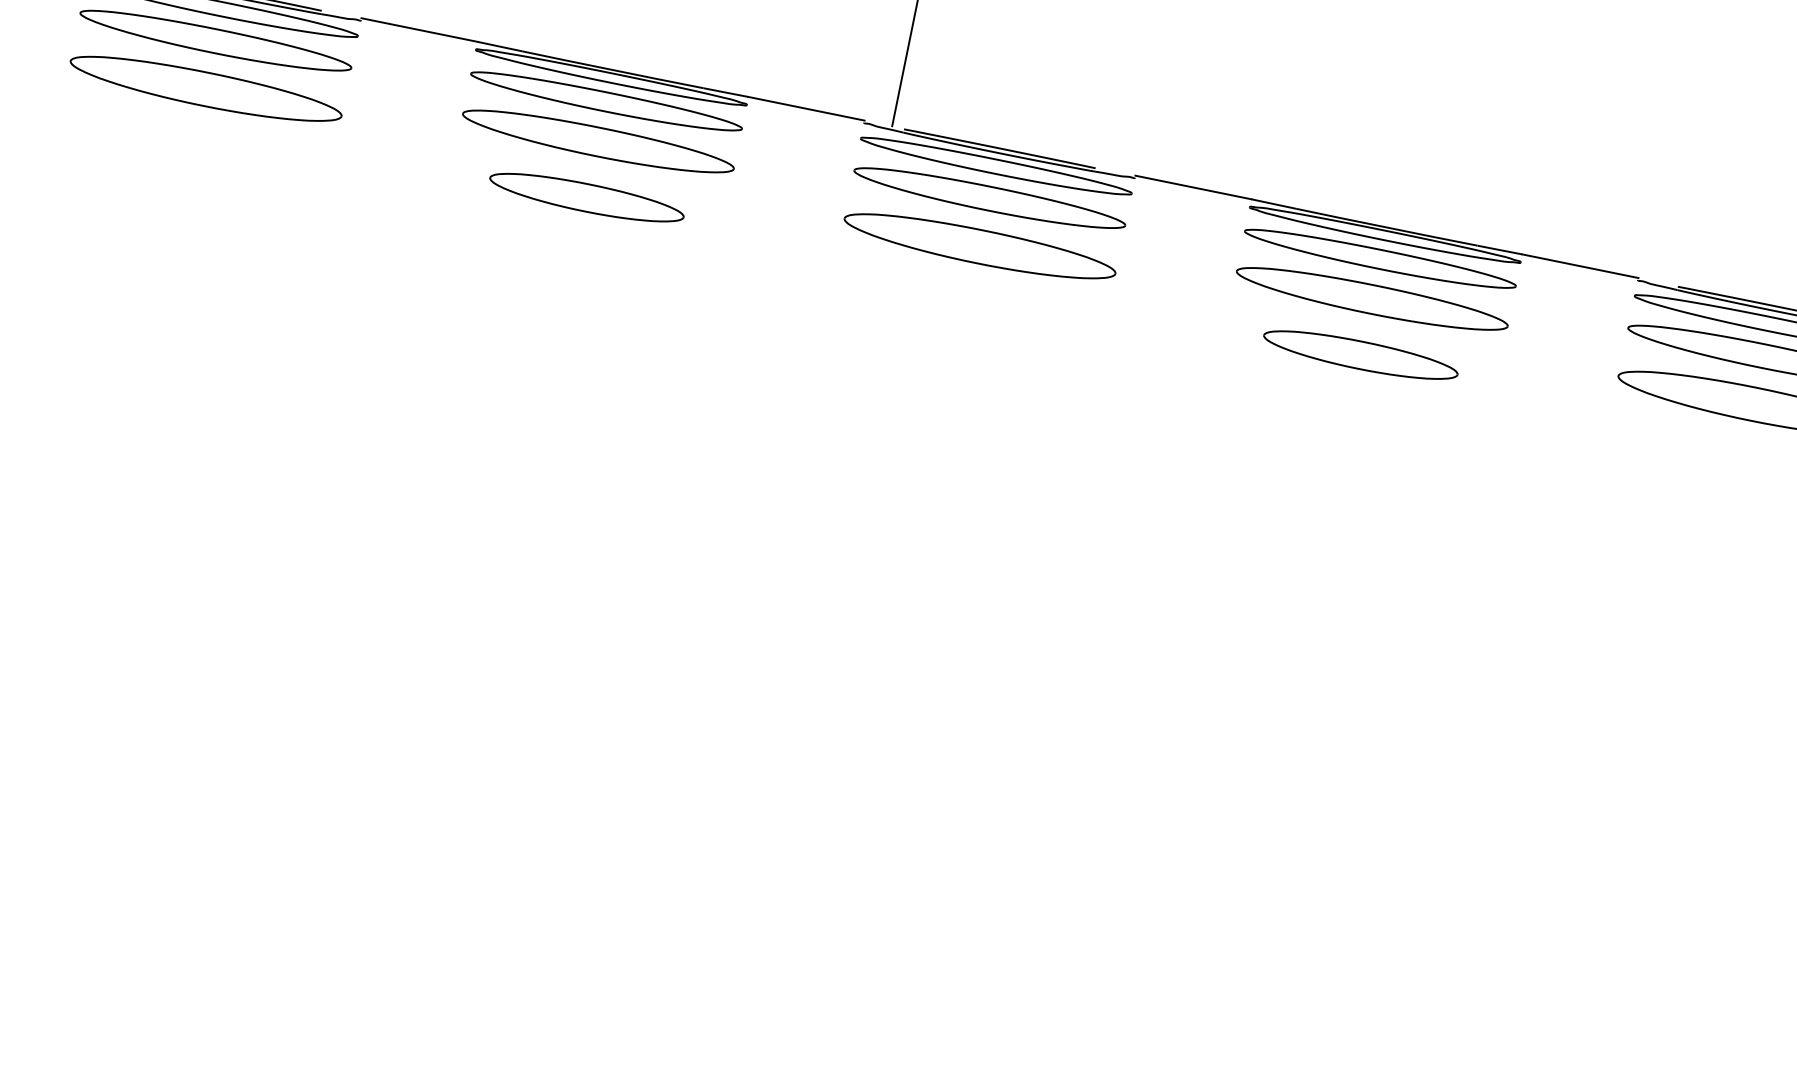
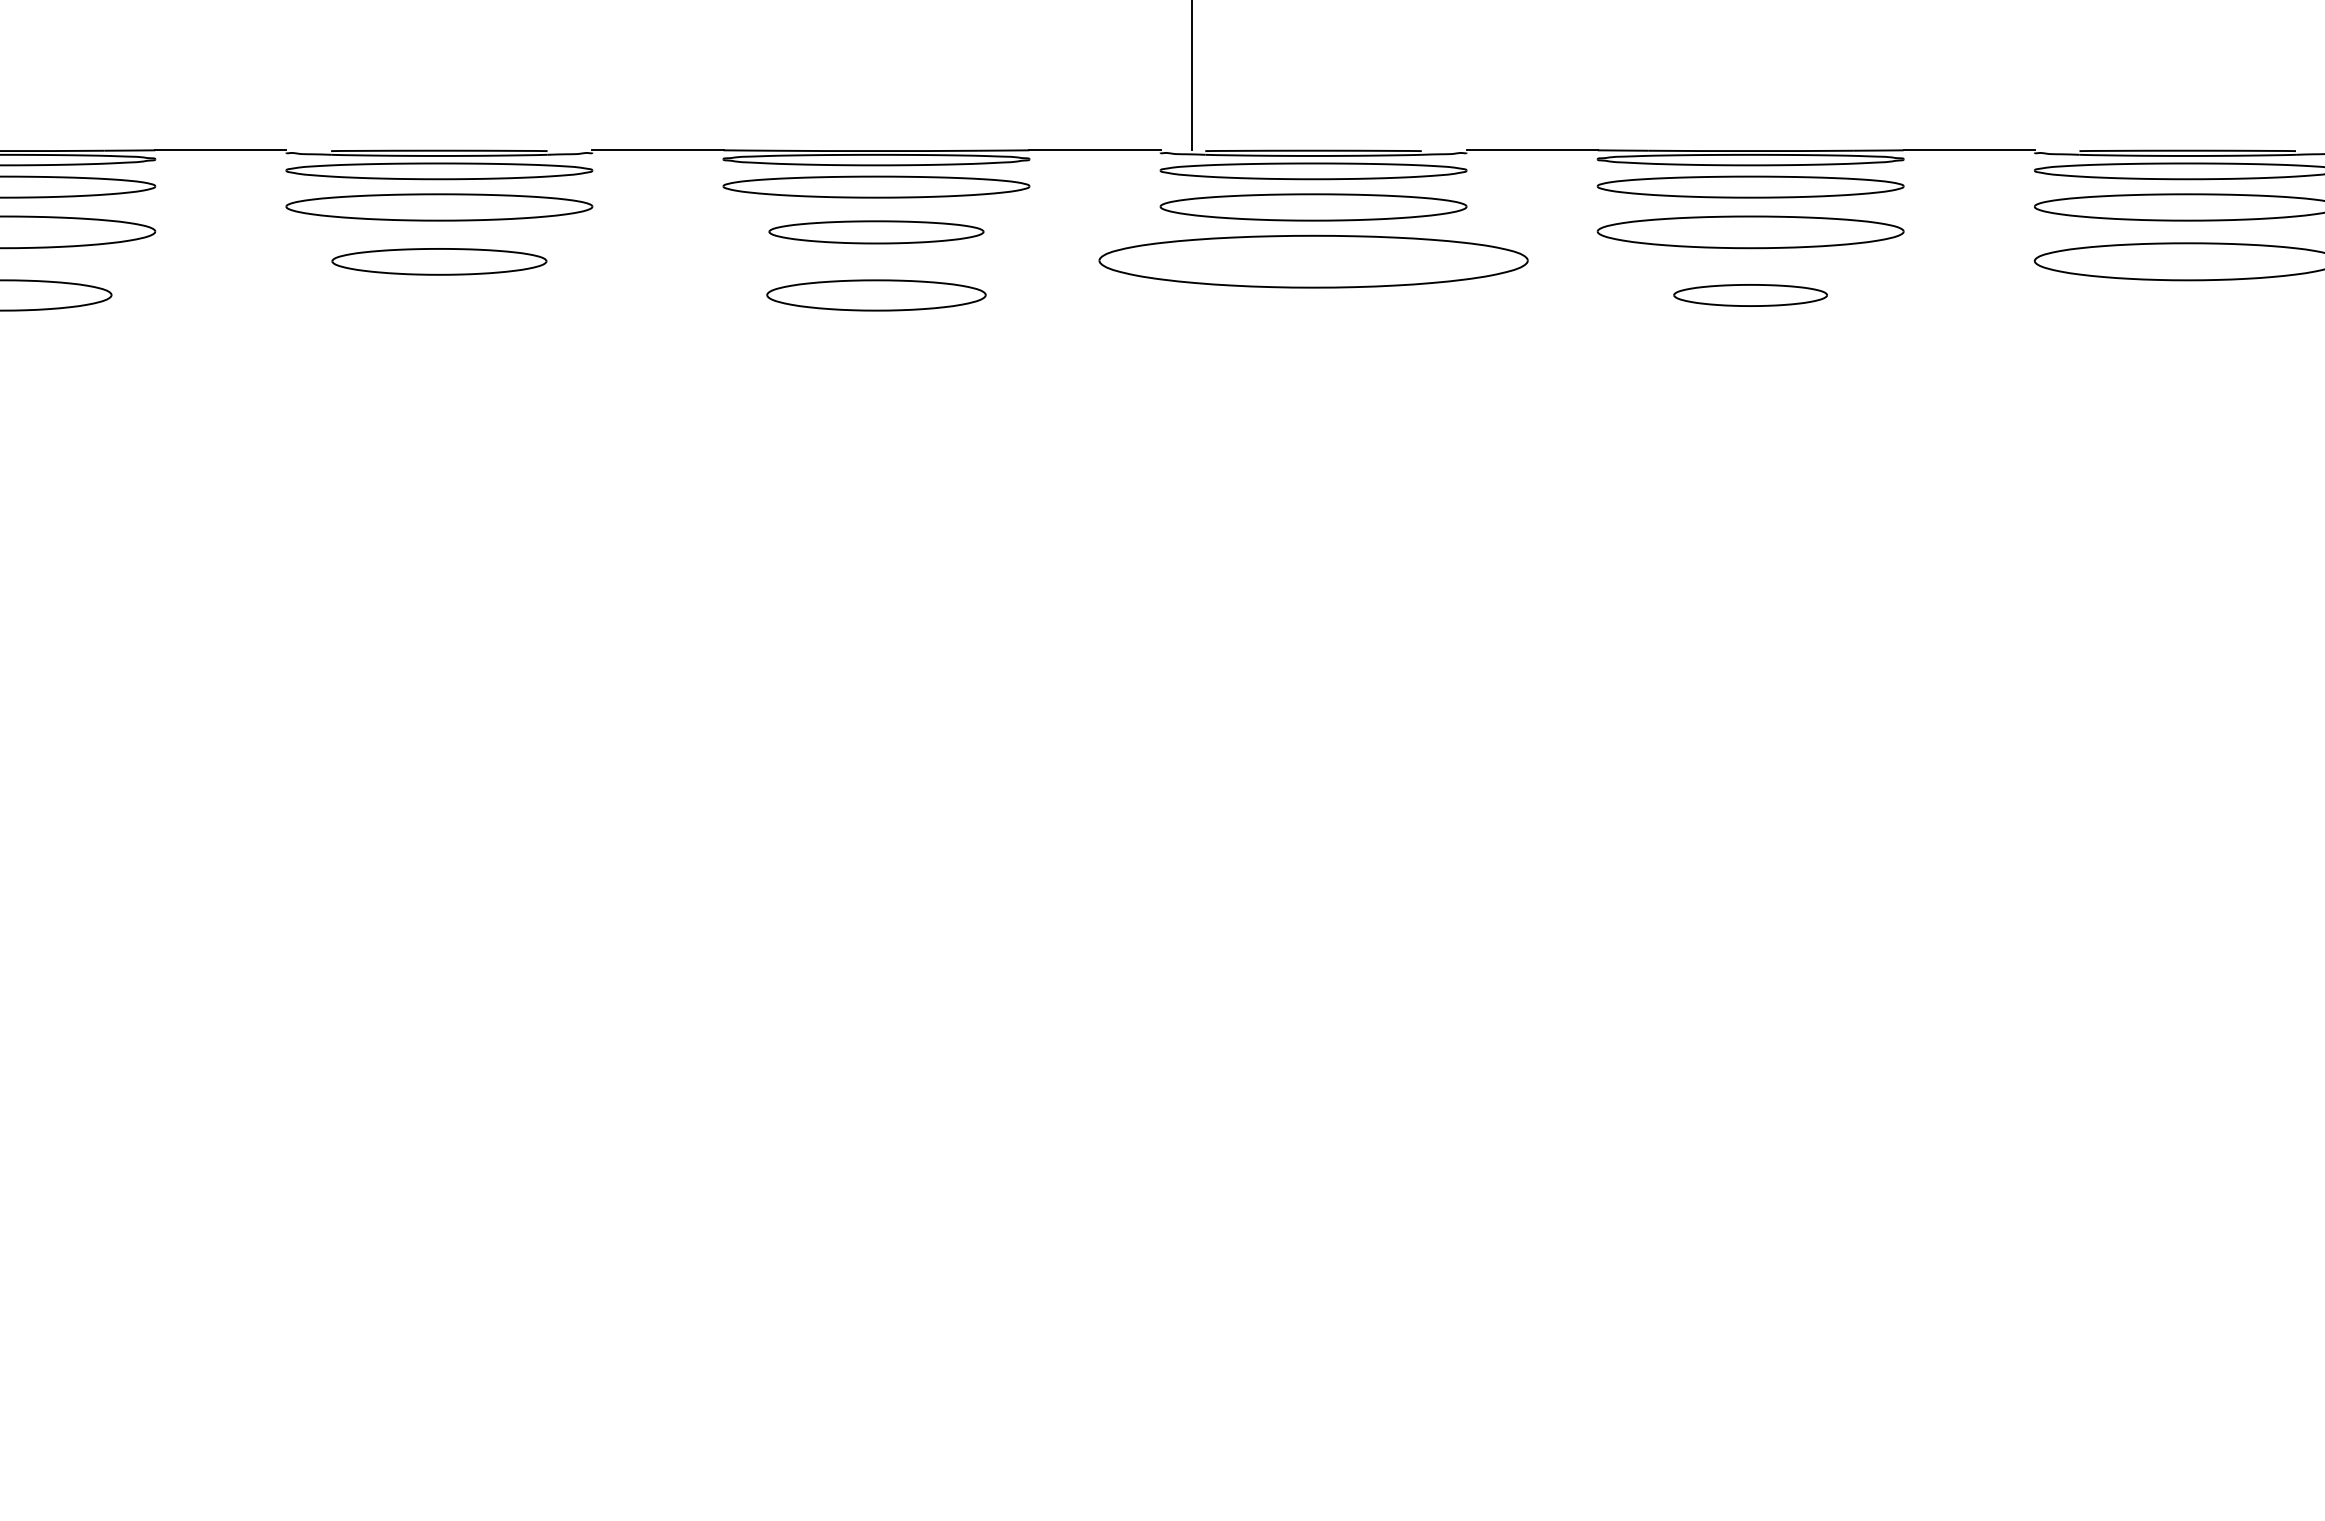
part: (206, 89) -> (439, 261), size x0.7
part: (598, 142) -> (876, 232), size x0.7
part: (979, 246) -> (1313, 261), size x1.4
part: (1360, 355) -> (1750, 295), size x0.7

